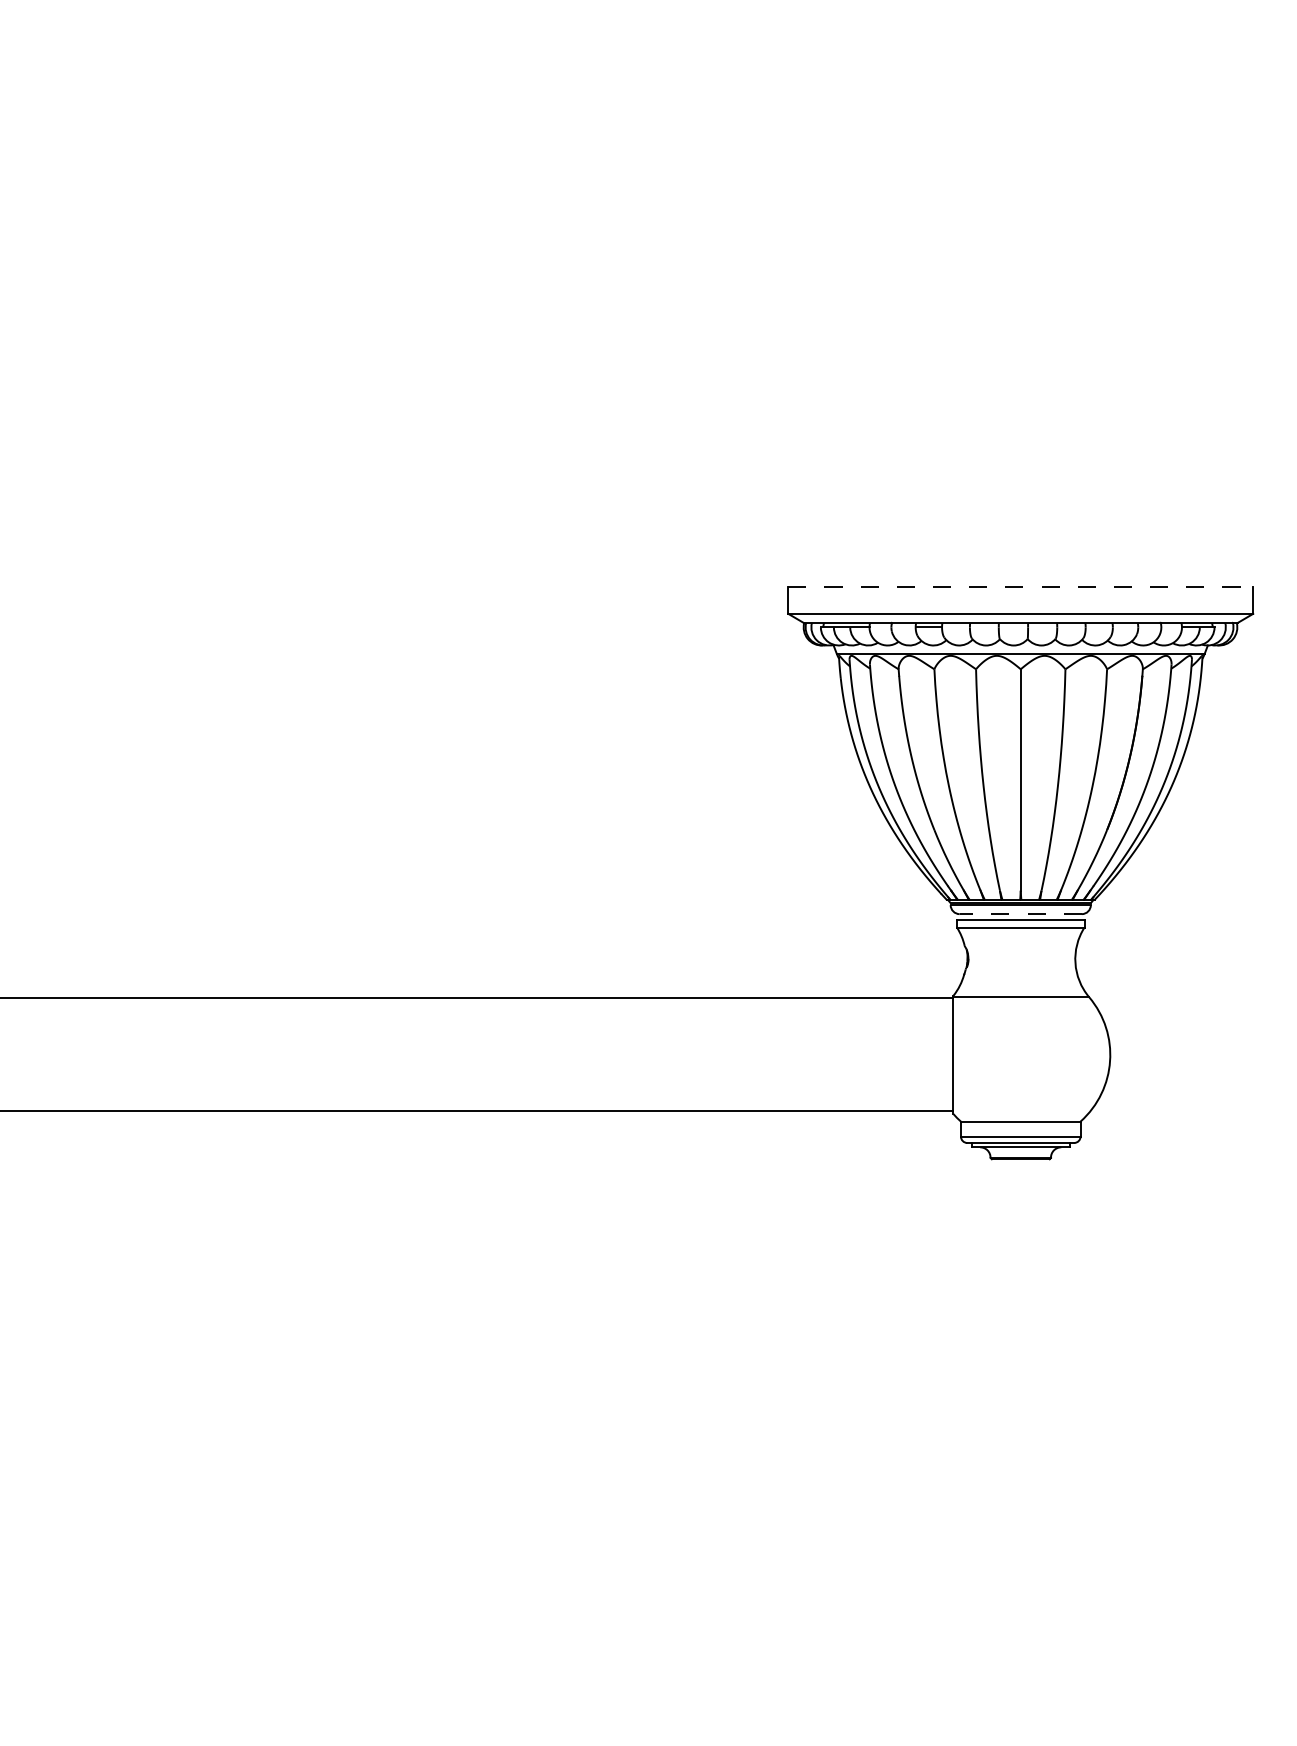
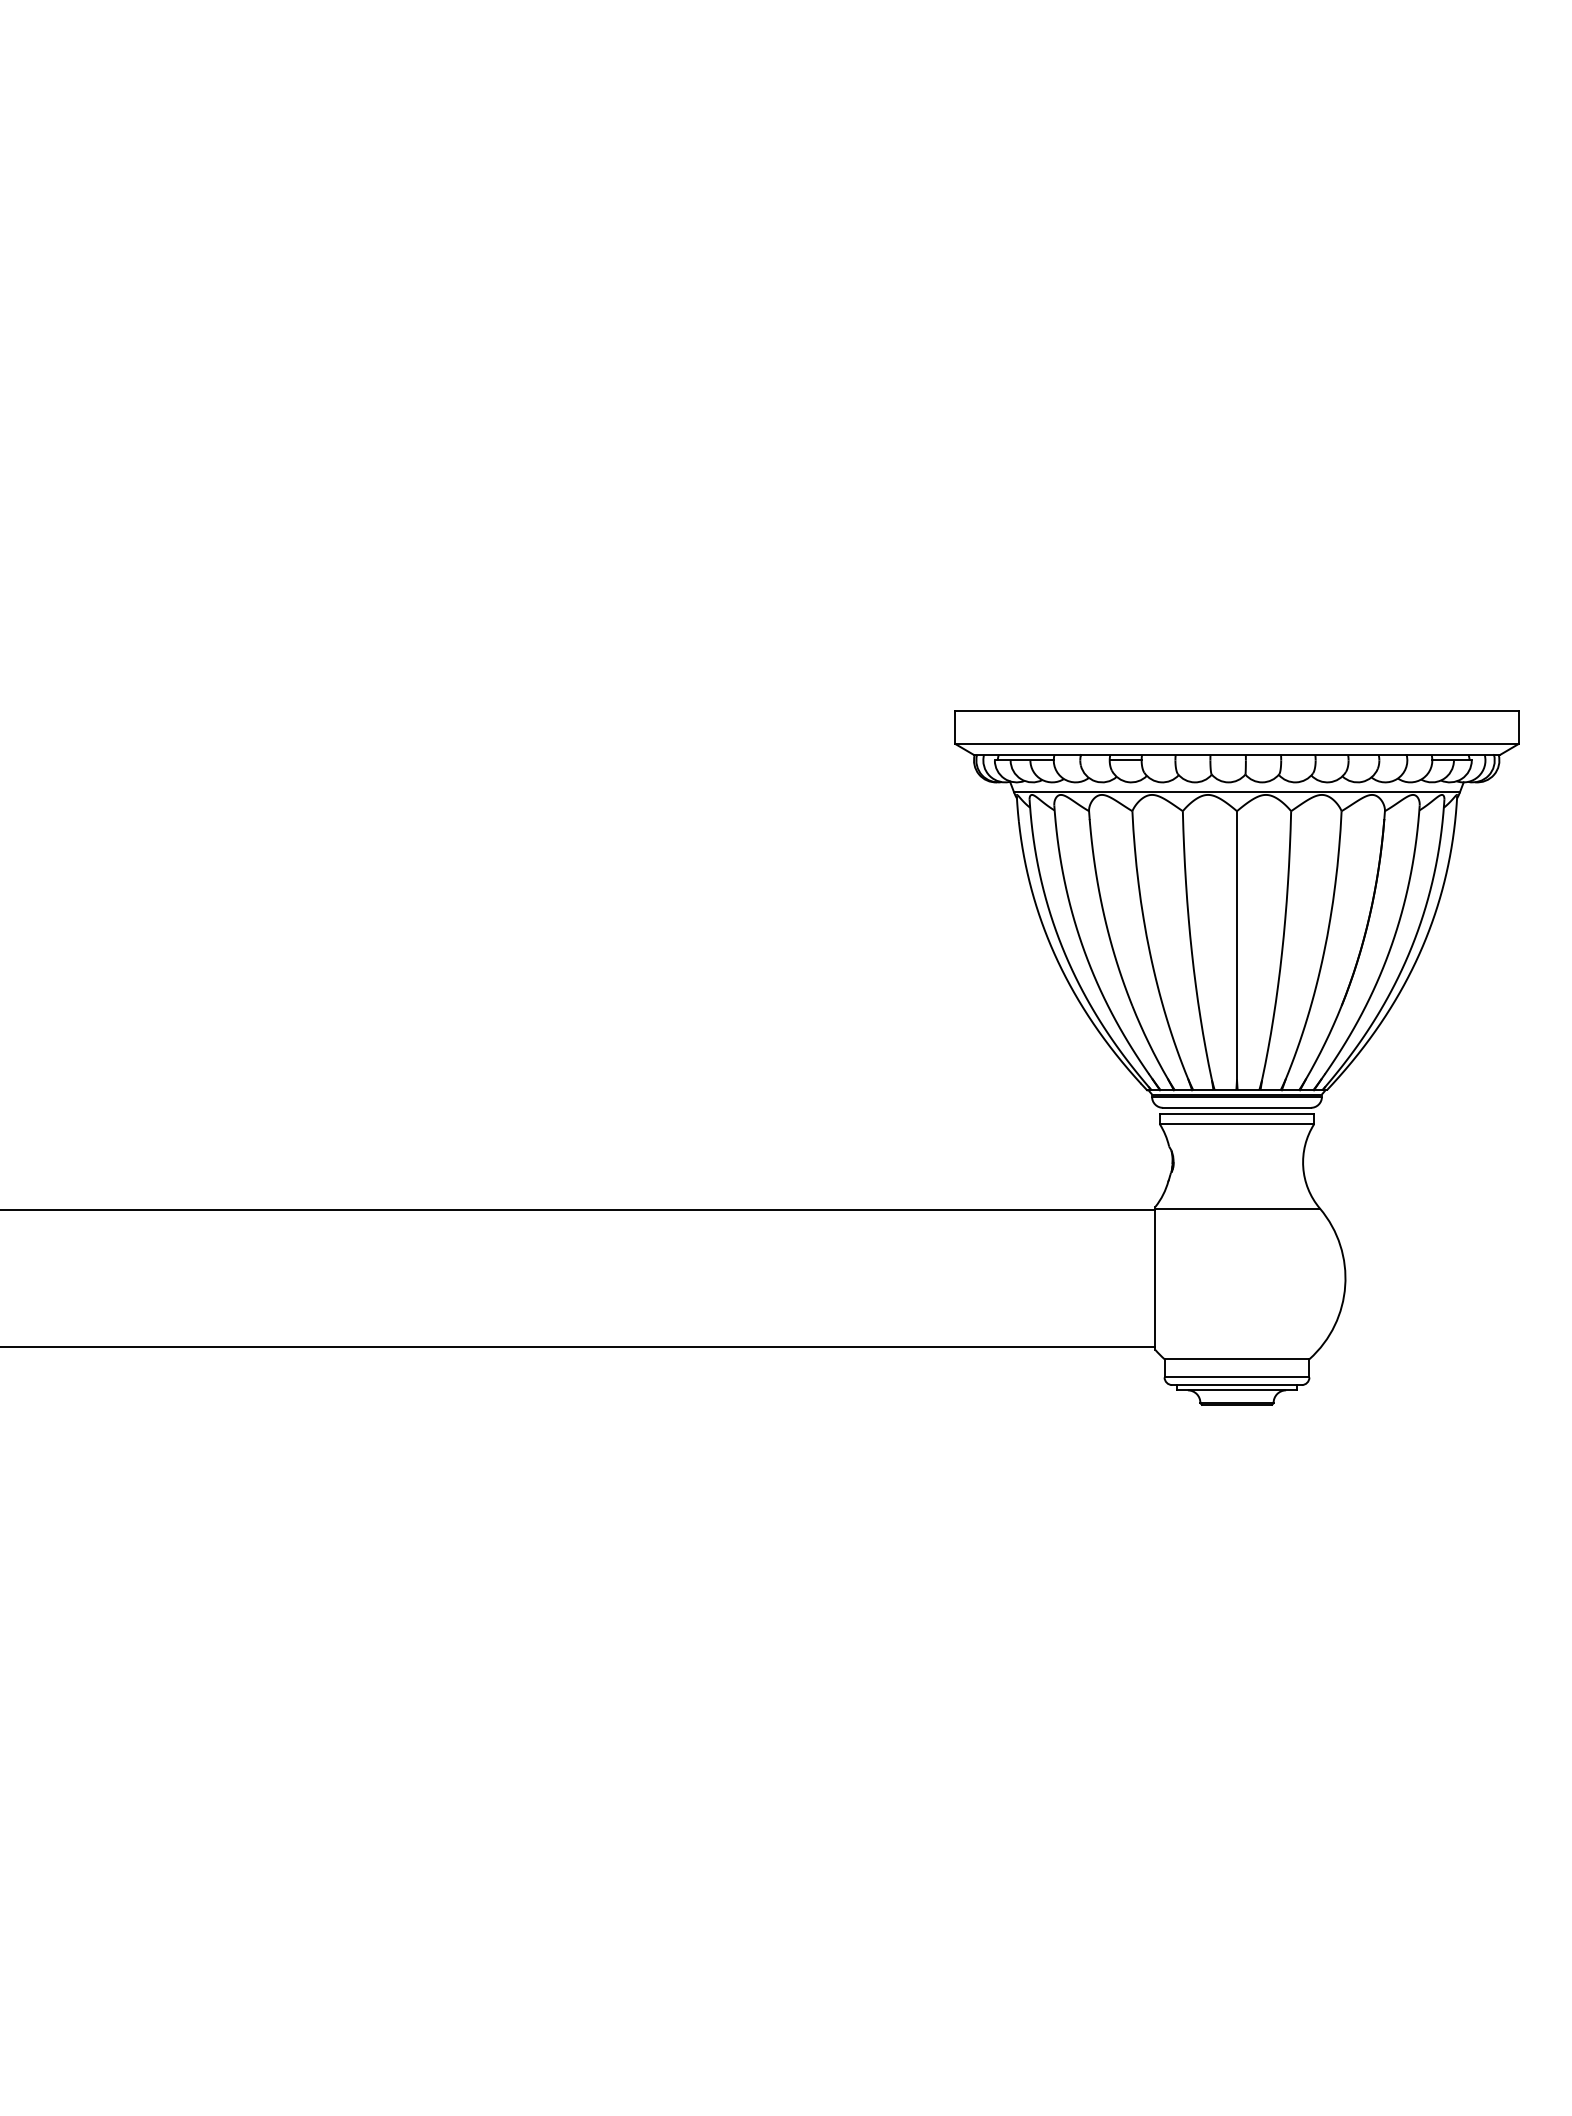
line: (1021, 586) -> (1237, 711), dashed -> solid
line: (1021, 913) -> (1237, 1107), dashed -> solid

